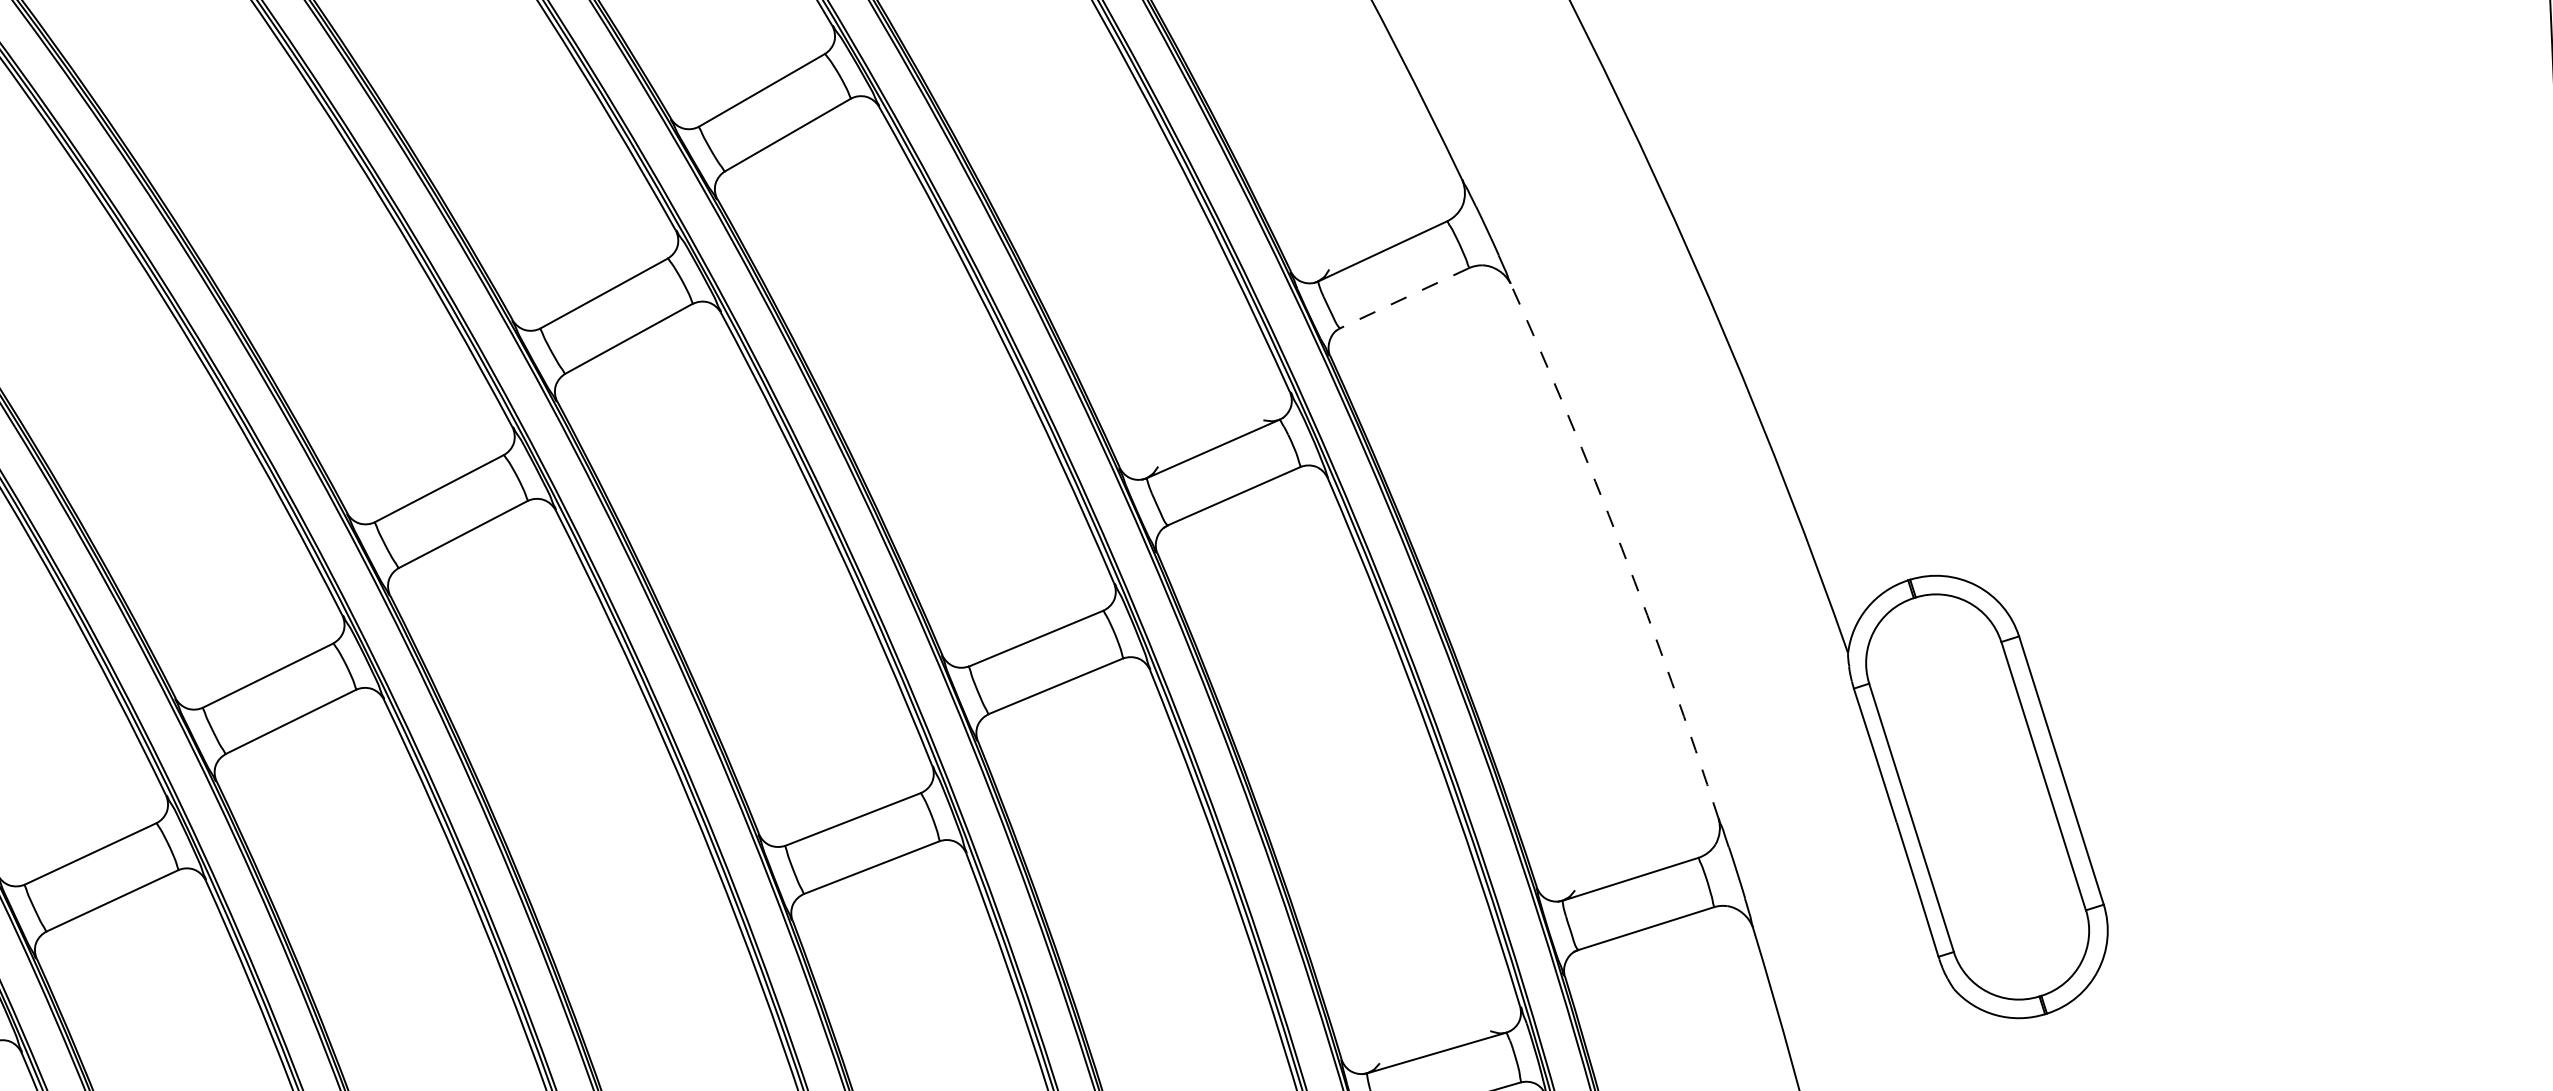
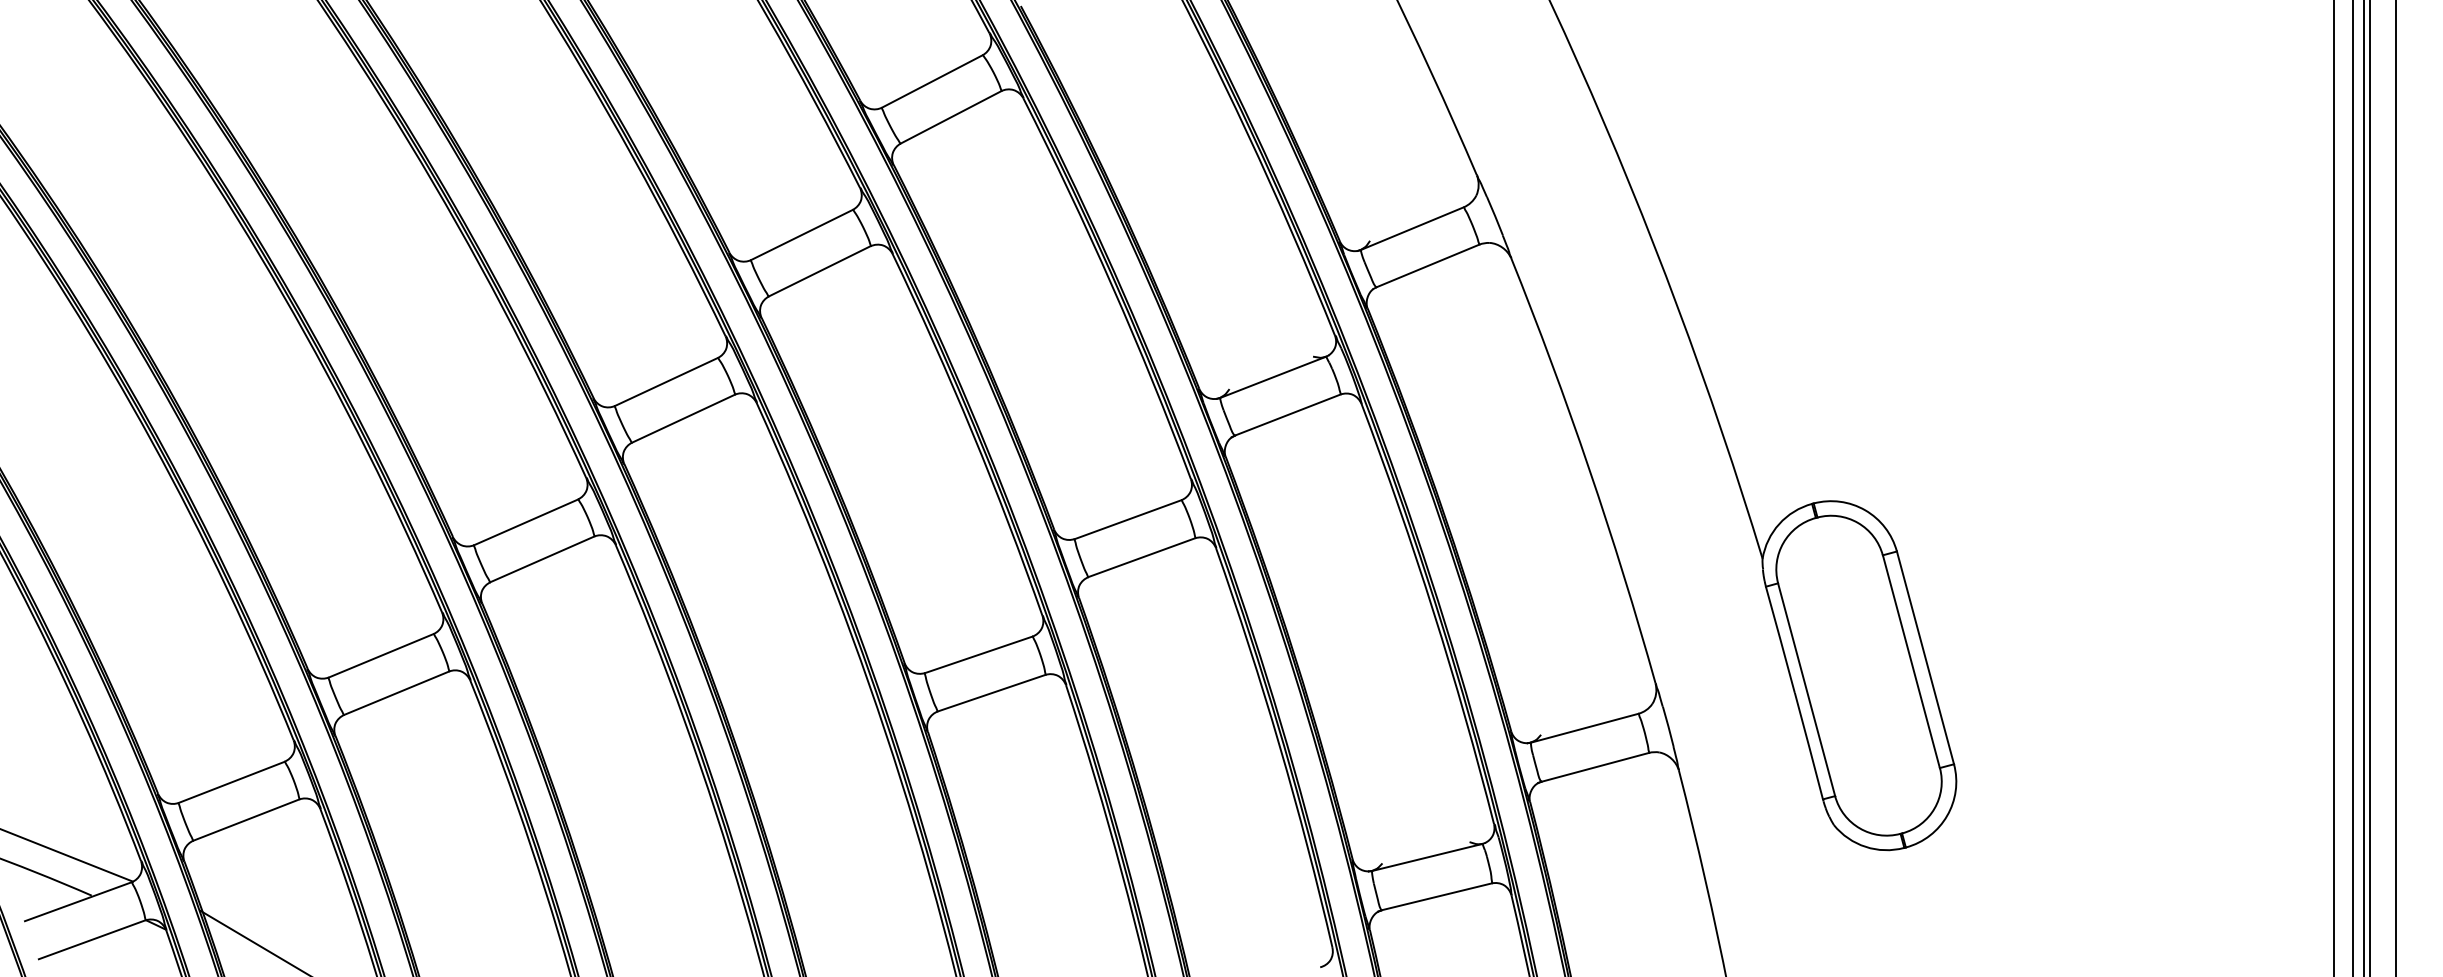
line: (1404, 298) -> (1427, 266), dashed -> solid
arc: (1622, 547) -> (1589, 468), dashed -> solid

